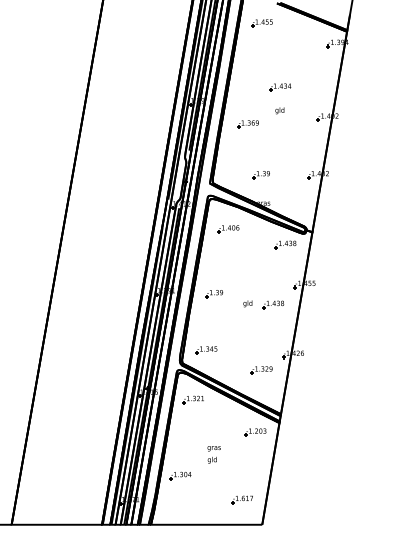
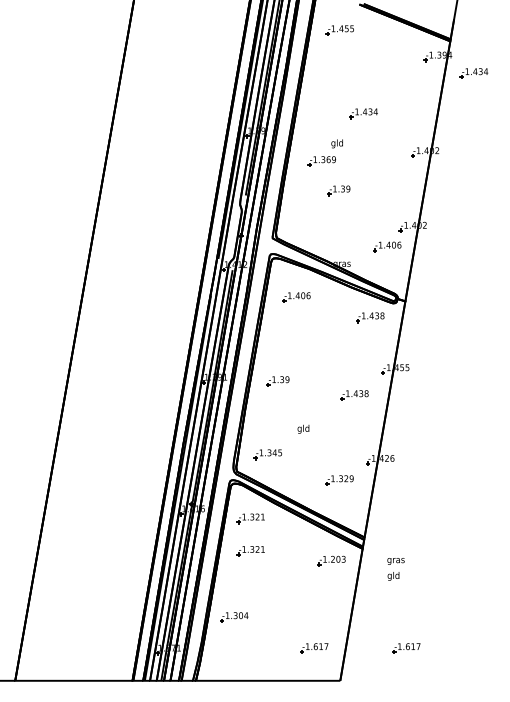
part: (365, 56) -> (474, 73), added
text: (279, 110) -> (336, 143), moved
part: (260, 175) -> (338, 191), moved
part: (298, 190) -> (387, 247), added
text: (247, 303) -> (302, 428), moved
part: (192, 424) -> (249, 550), added
text: (213, 454) -> (395, 568), moved
part: (312, 499) -> (405, 648), added

